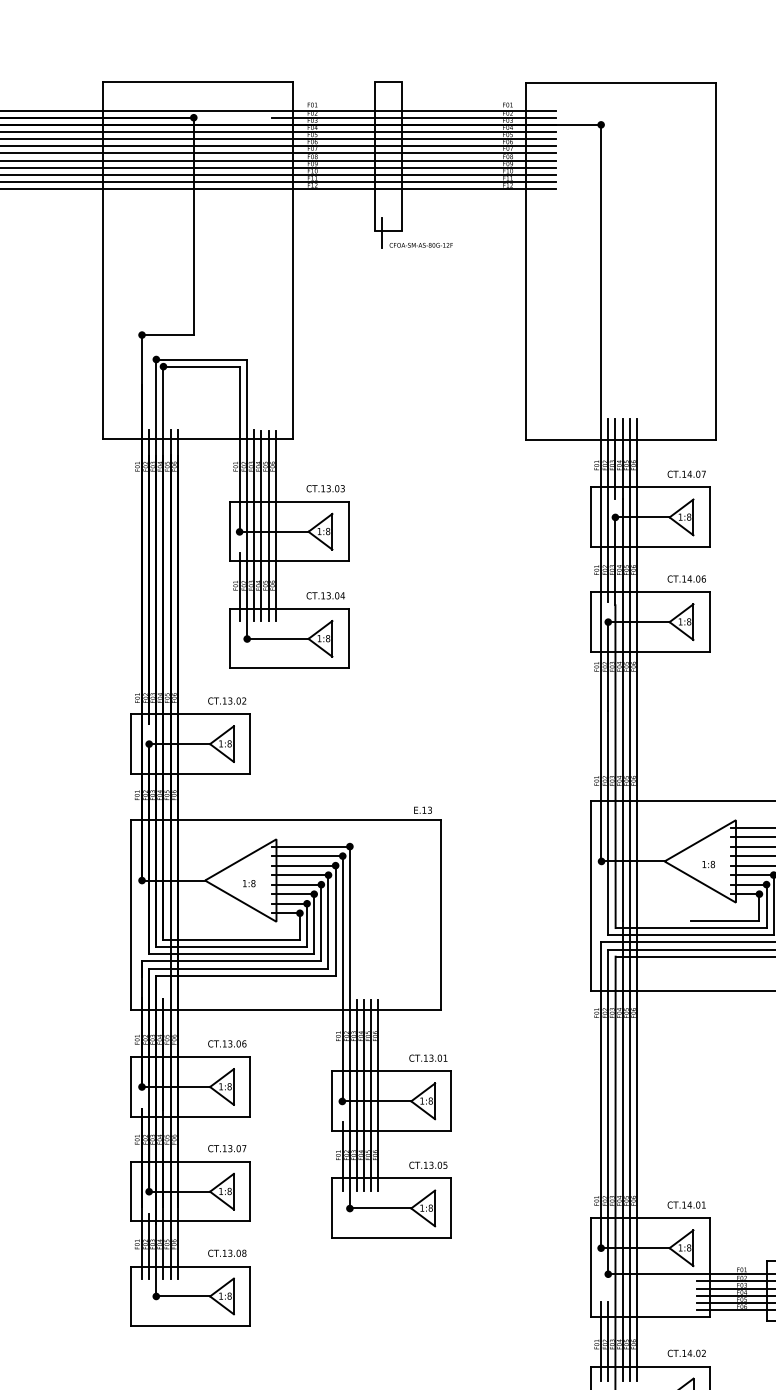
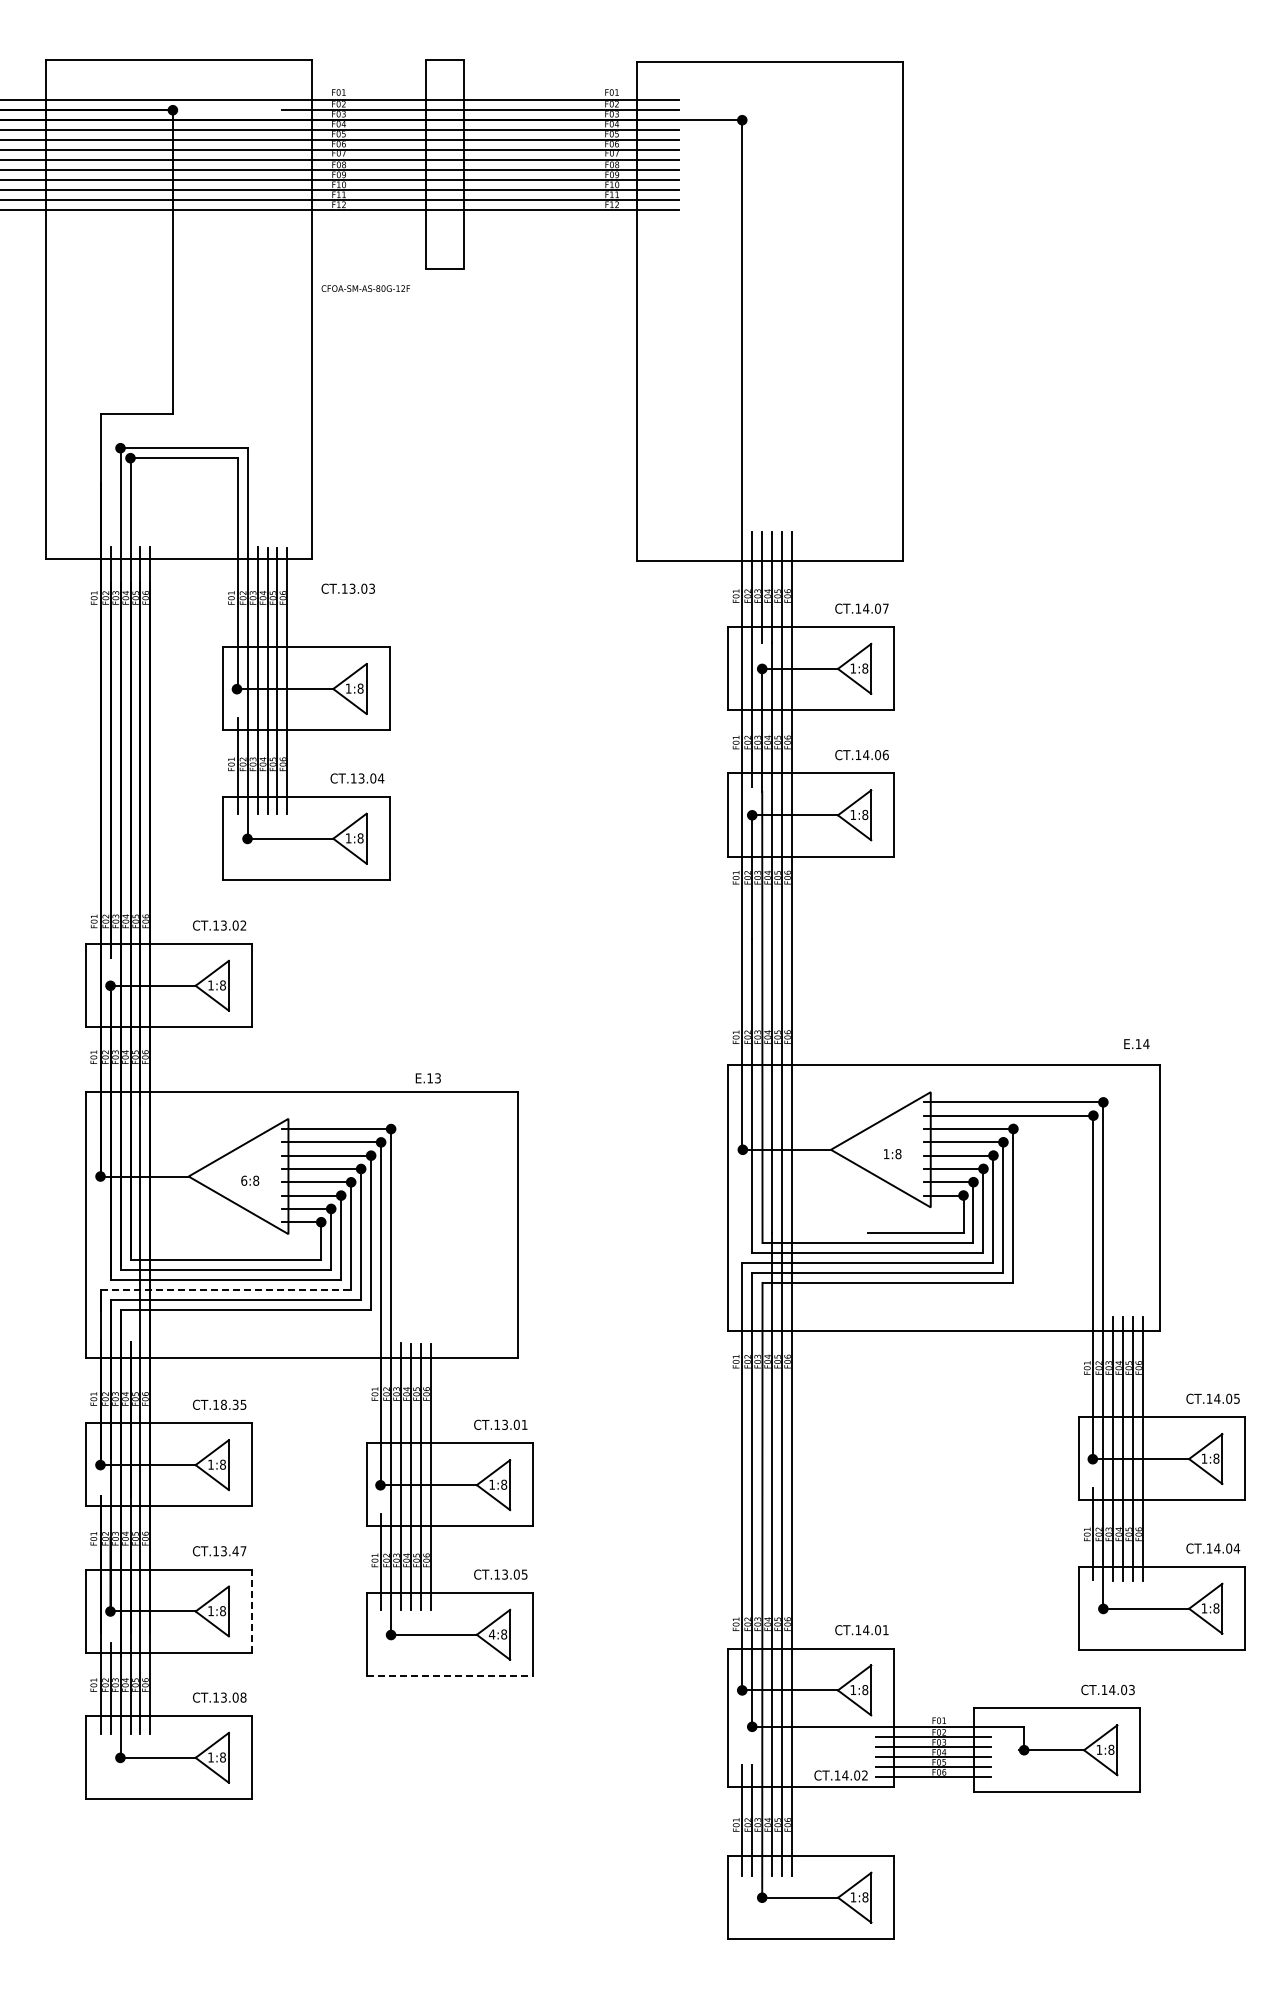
line: (381, 232) -> (435, 270), removed
text: (421, 245) -> (365, 288), moved
fill: (142, 334) -> (100, 413), removed
text: (325, 488) -> (347, 588), moved
text: (422, 810) -> (427, 1078), moved
text: (245, 883) -> (244, 1180), 1:8 -> 6:8
line: (232, 961) -> (226, 1289), solid -> dashed
text: (237, 1043) -> (233, 1404), CT.13.06 -> CT.18.35
text: (238, 1148) -> (235, 1551), CT.13.07 -> CT.13.47
line: (250, 1191) -> (251, 1611), solid -> dashed
text: (421, 1208) -> (491, 1634), 1:8 -> 4:8
line: (392, 1238) -> (450, 1676), solid -> dashed
text: (686, 1353) -> (840, 1775), moved

